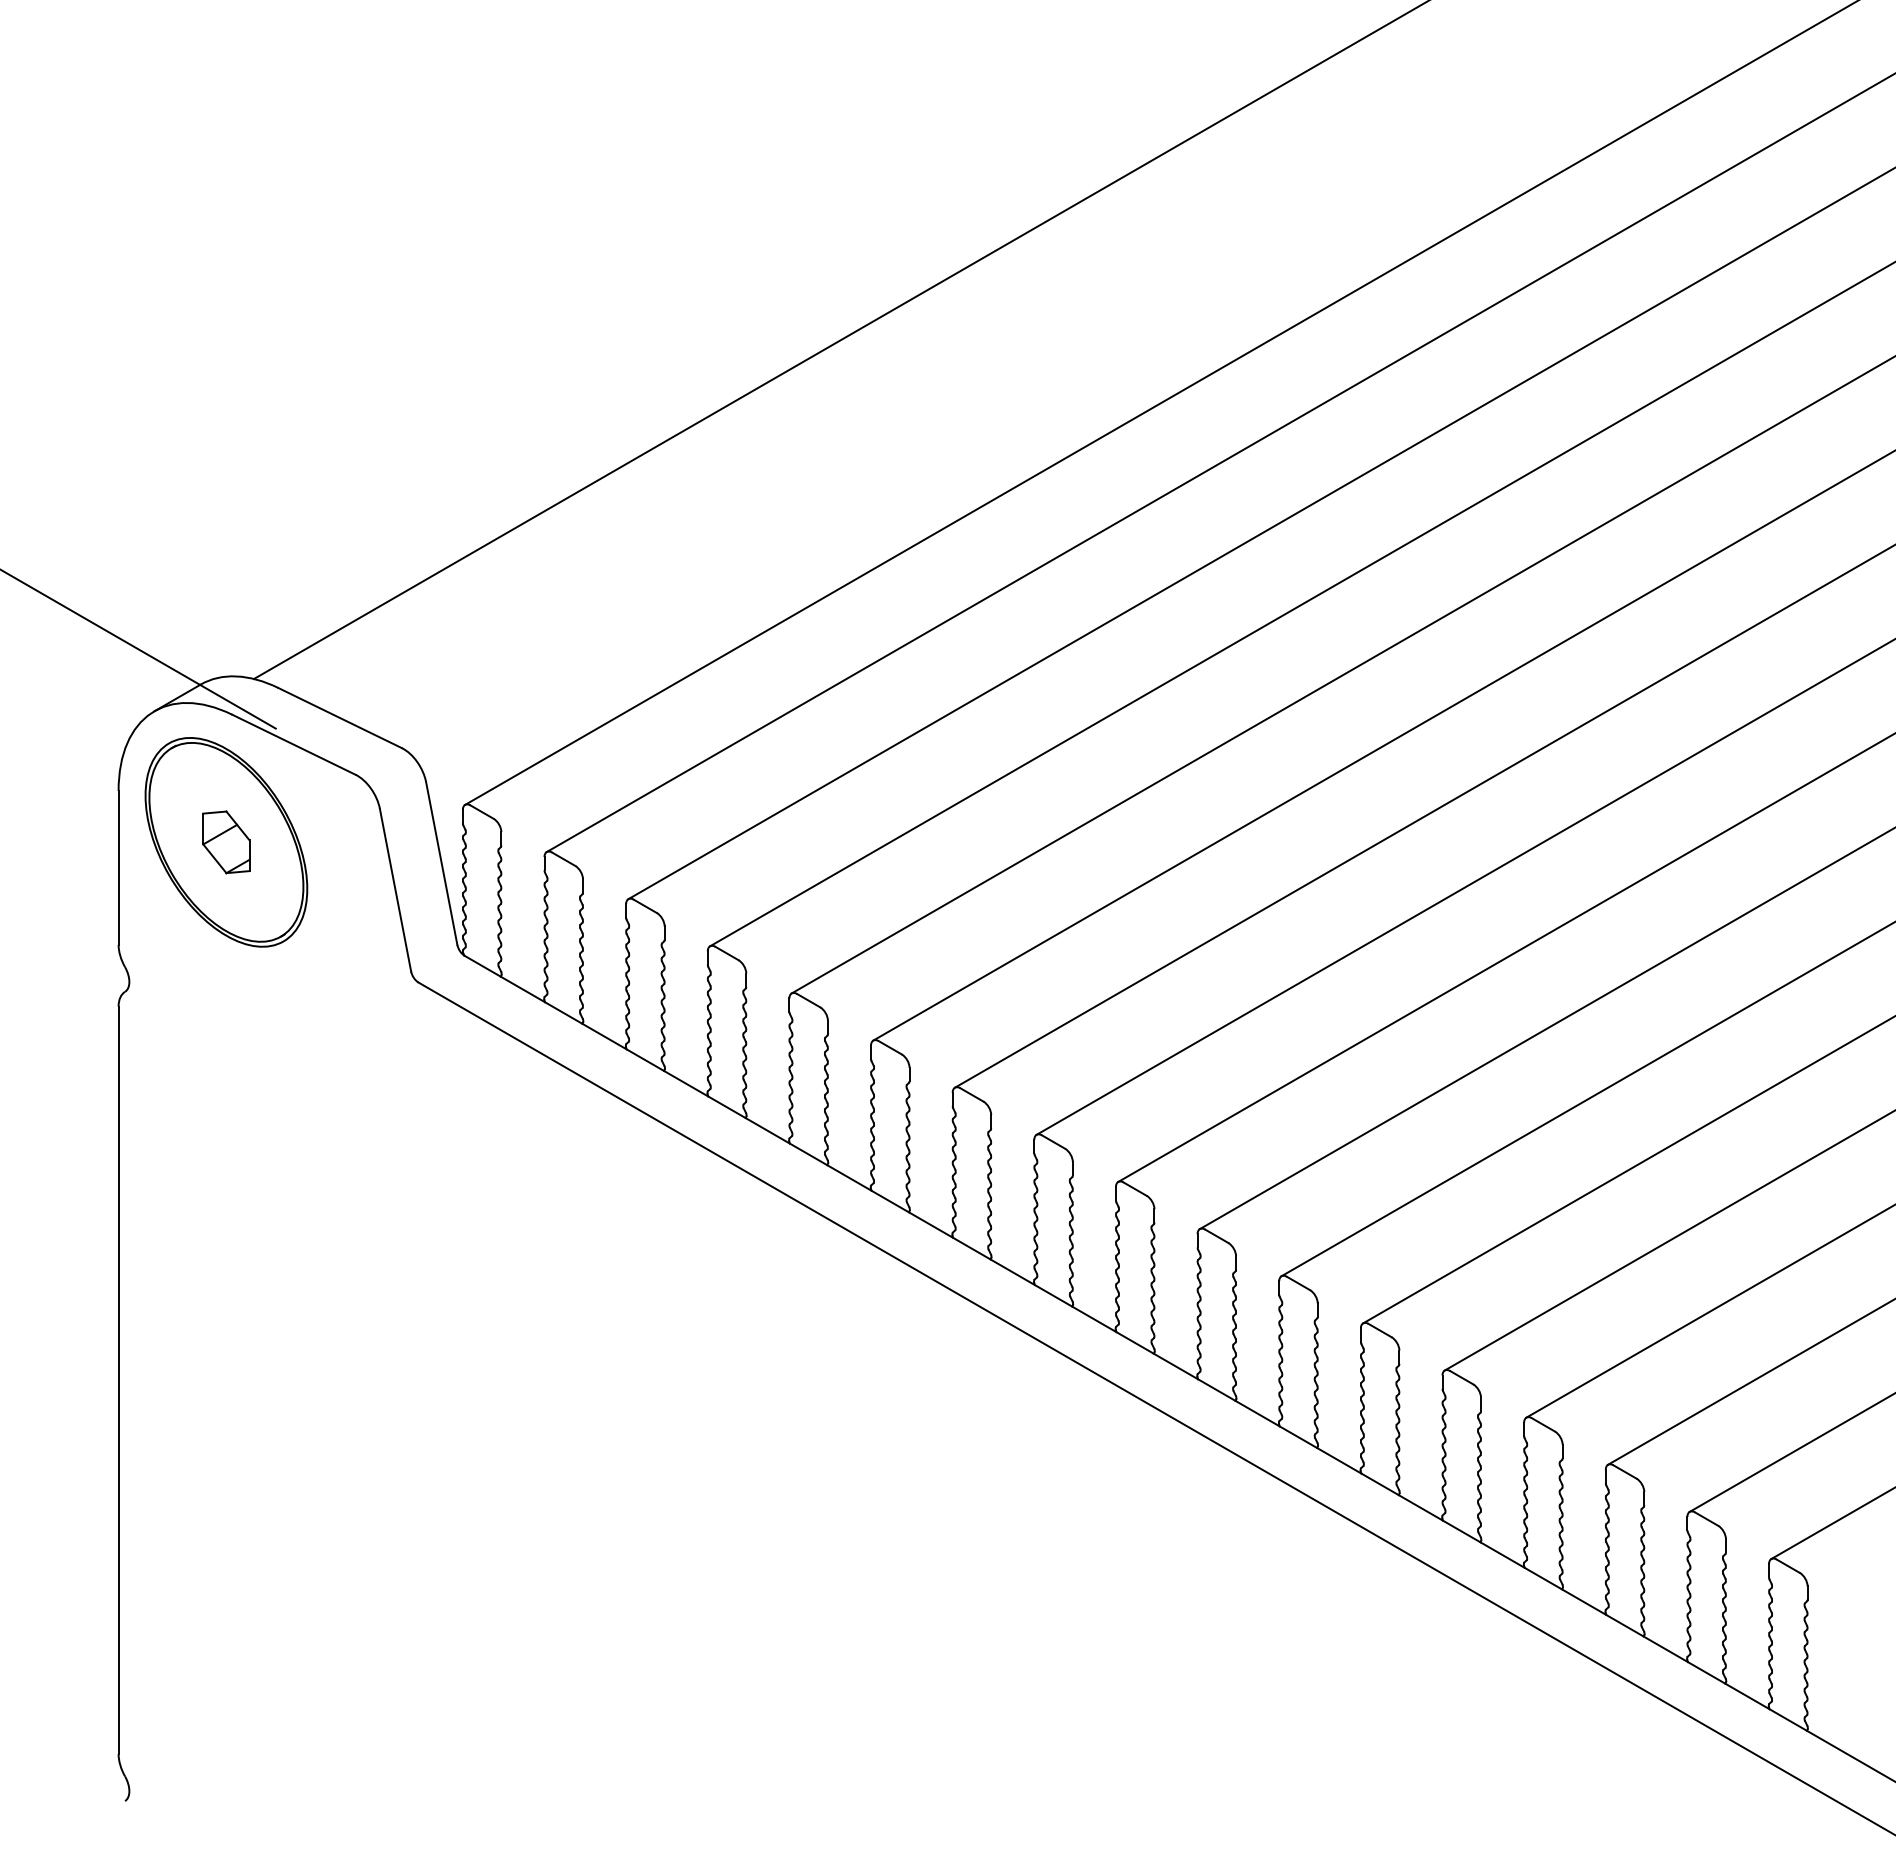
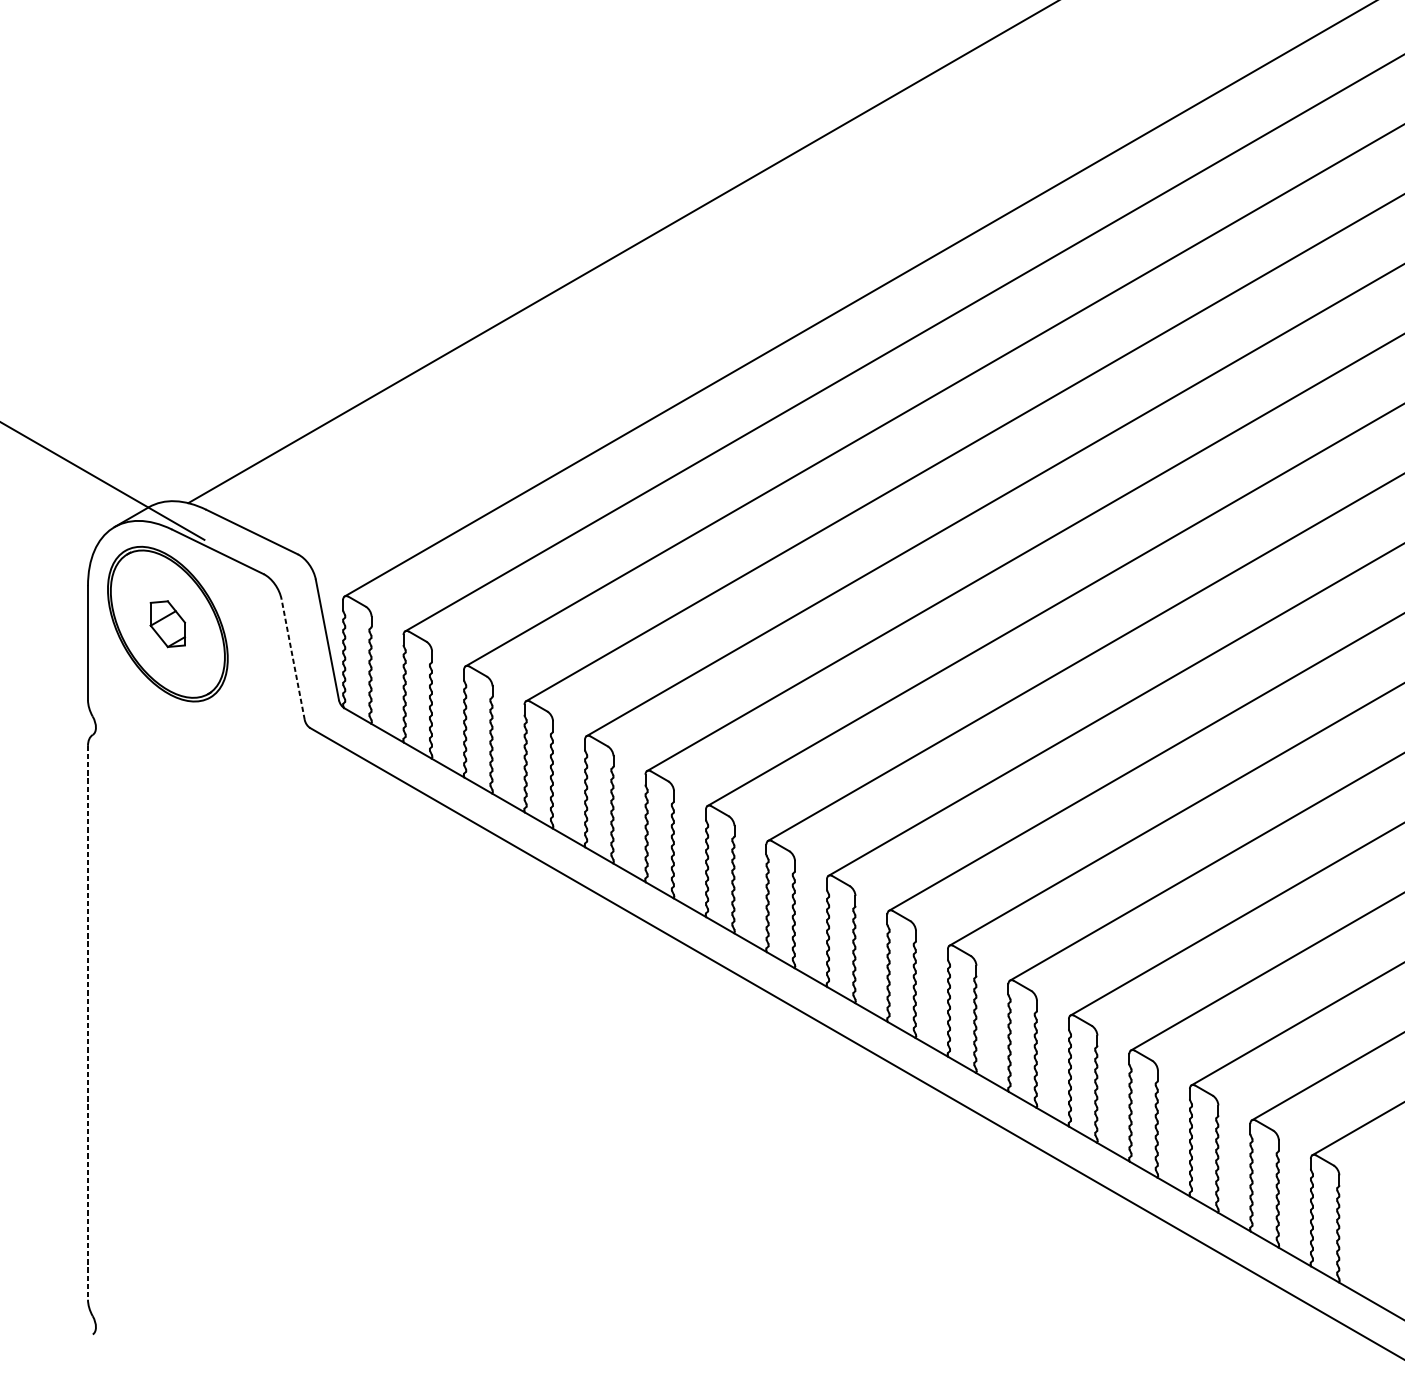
line: (395, 890) -> (293, 659), solid -> dashed
line: (118, 1380) -> (87, 1022), solid -> dashed

